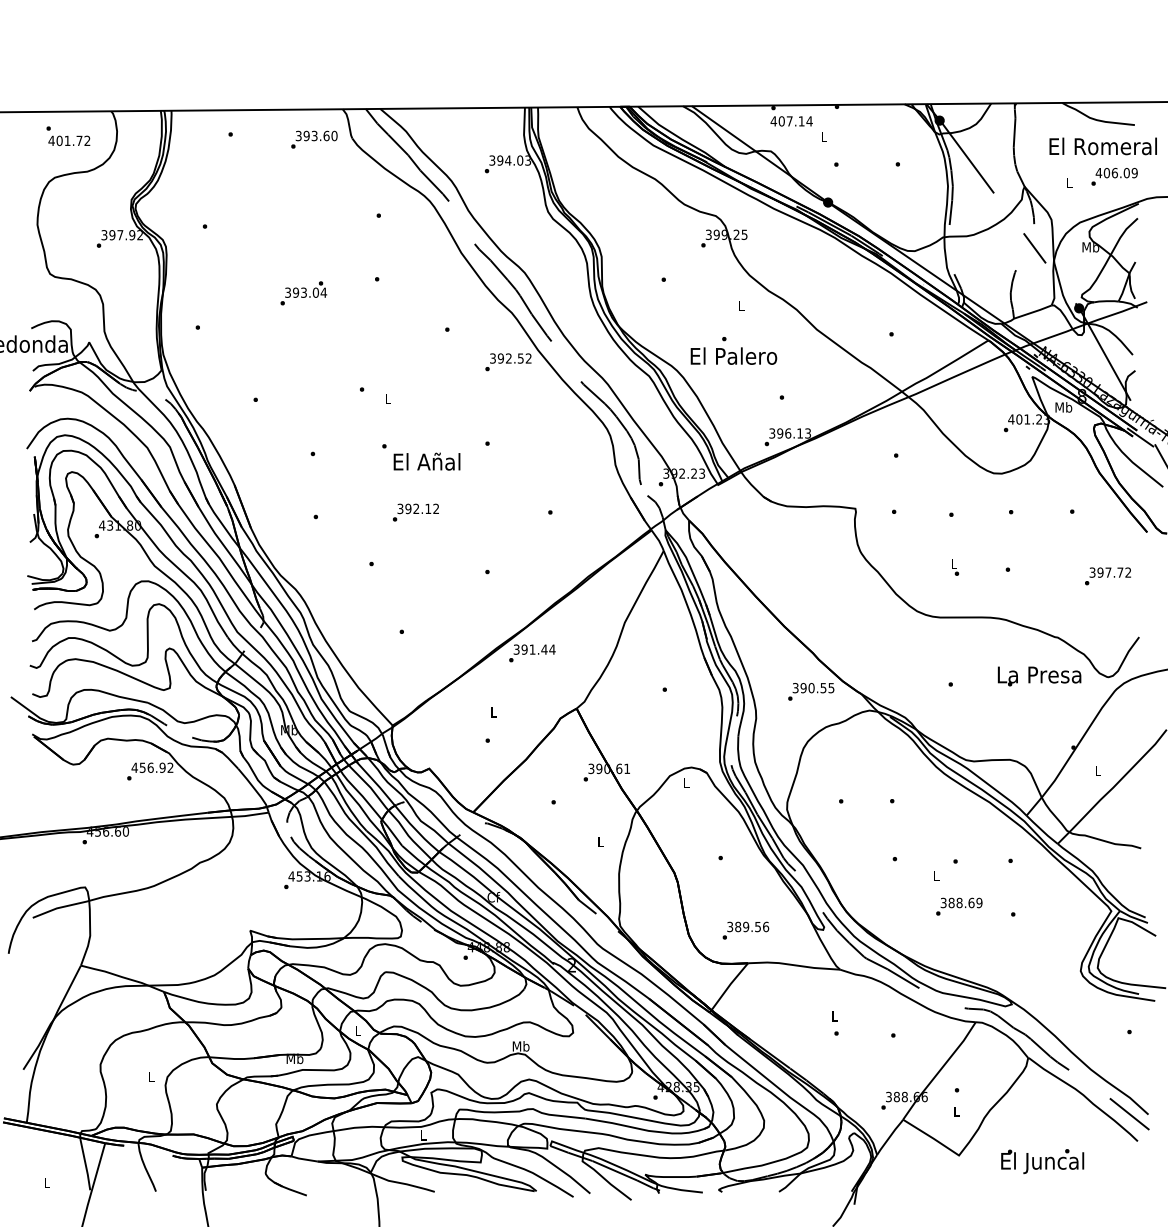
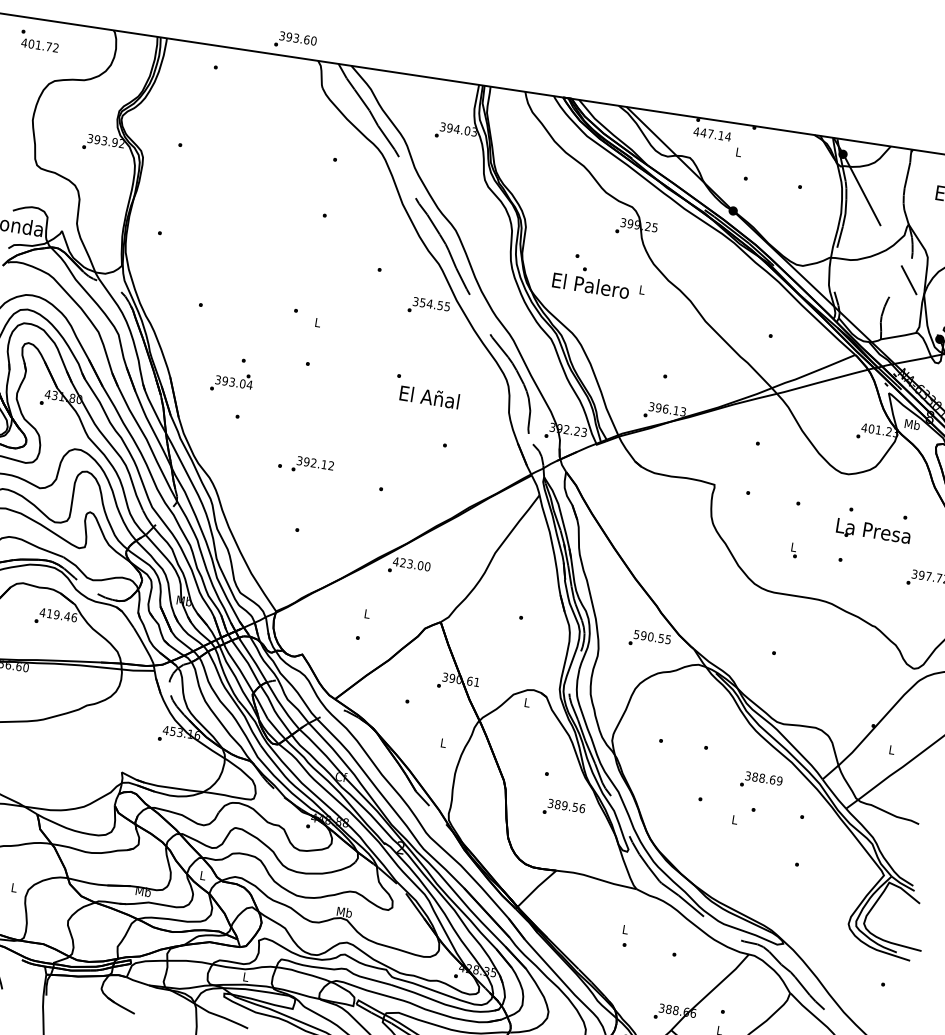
text: (781, 121) -> (703, 132), 407.14 -> 447.14
text: (68, 136) -> (39, 41), moved
text: (314, 139) -> (295, 41), moved
text: (120, 235) -> (104, 141), 397.92 -> 393.92
text: (303, 293) -> (231, 382), moved
text: (733, 350) -> (591, 280), moved
text: (514, 358) -> (434, 304), 392.52 -> 354.55
text: (426, 461) -> (429, 396), moved
text: (415, 512) -> (312, 466), moved
text: (534, 649) -> (411, 564), 391.44 -> 423.00
text: (1039, 676) -> (873, 532), moved
text: (795, 687) -> (636, 634), 390.55 -> 590.55
text: (156, 767) -> (61, 615), 456.92 -> 419.46
text: (959, 906) -> (761, 781), moved
text: (745, 930) -> (563, 808), moved

